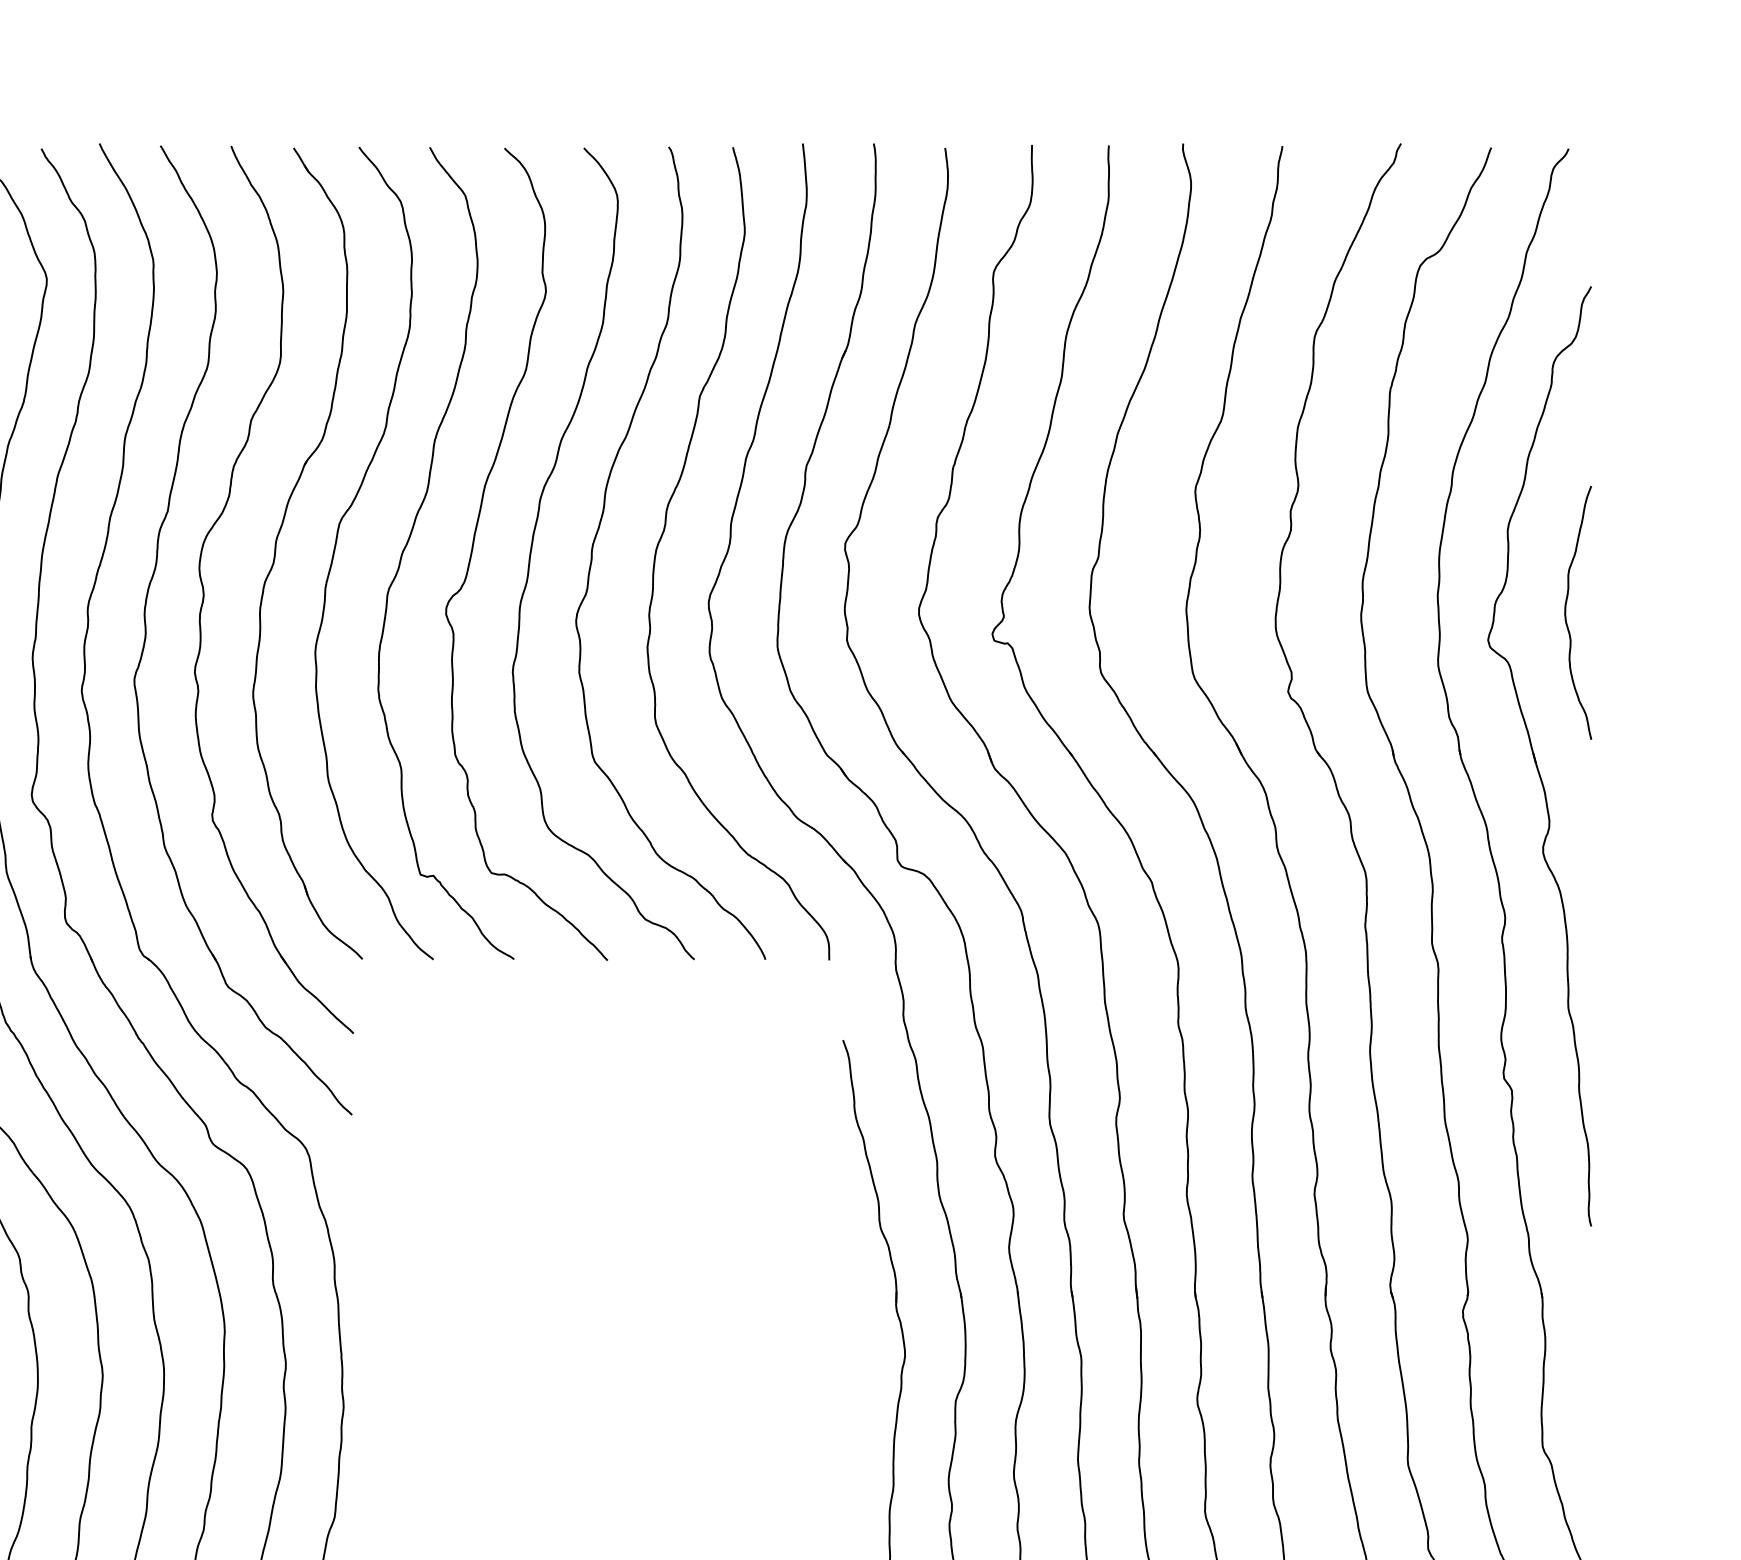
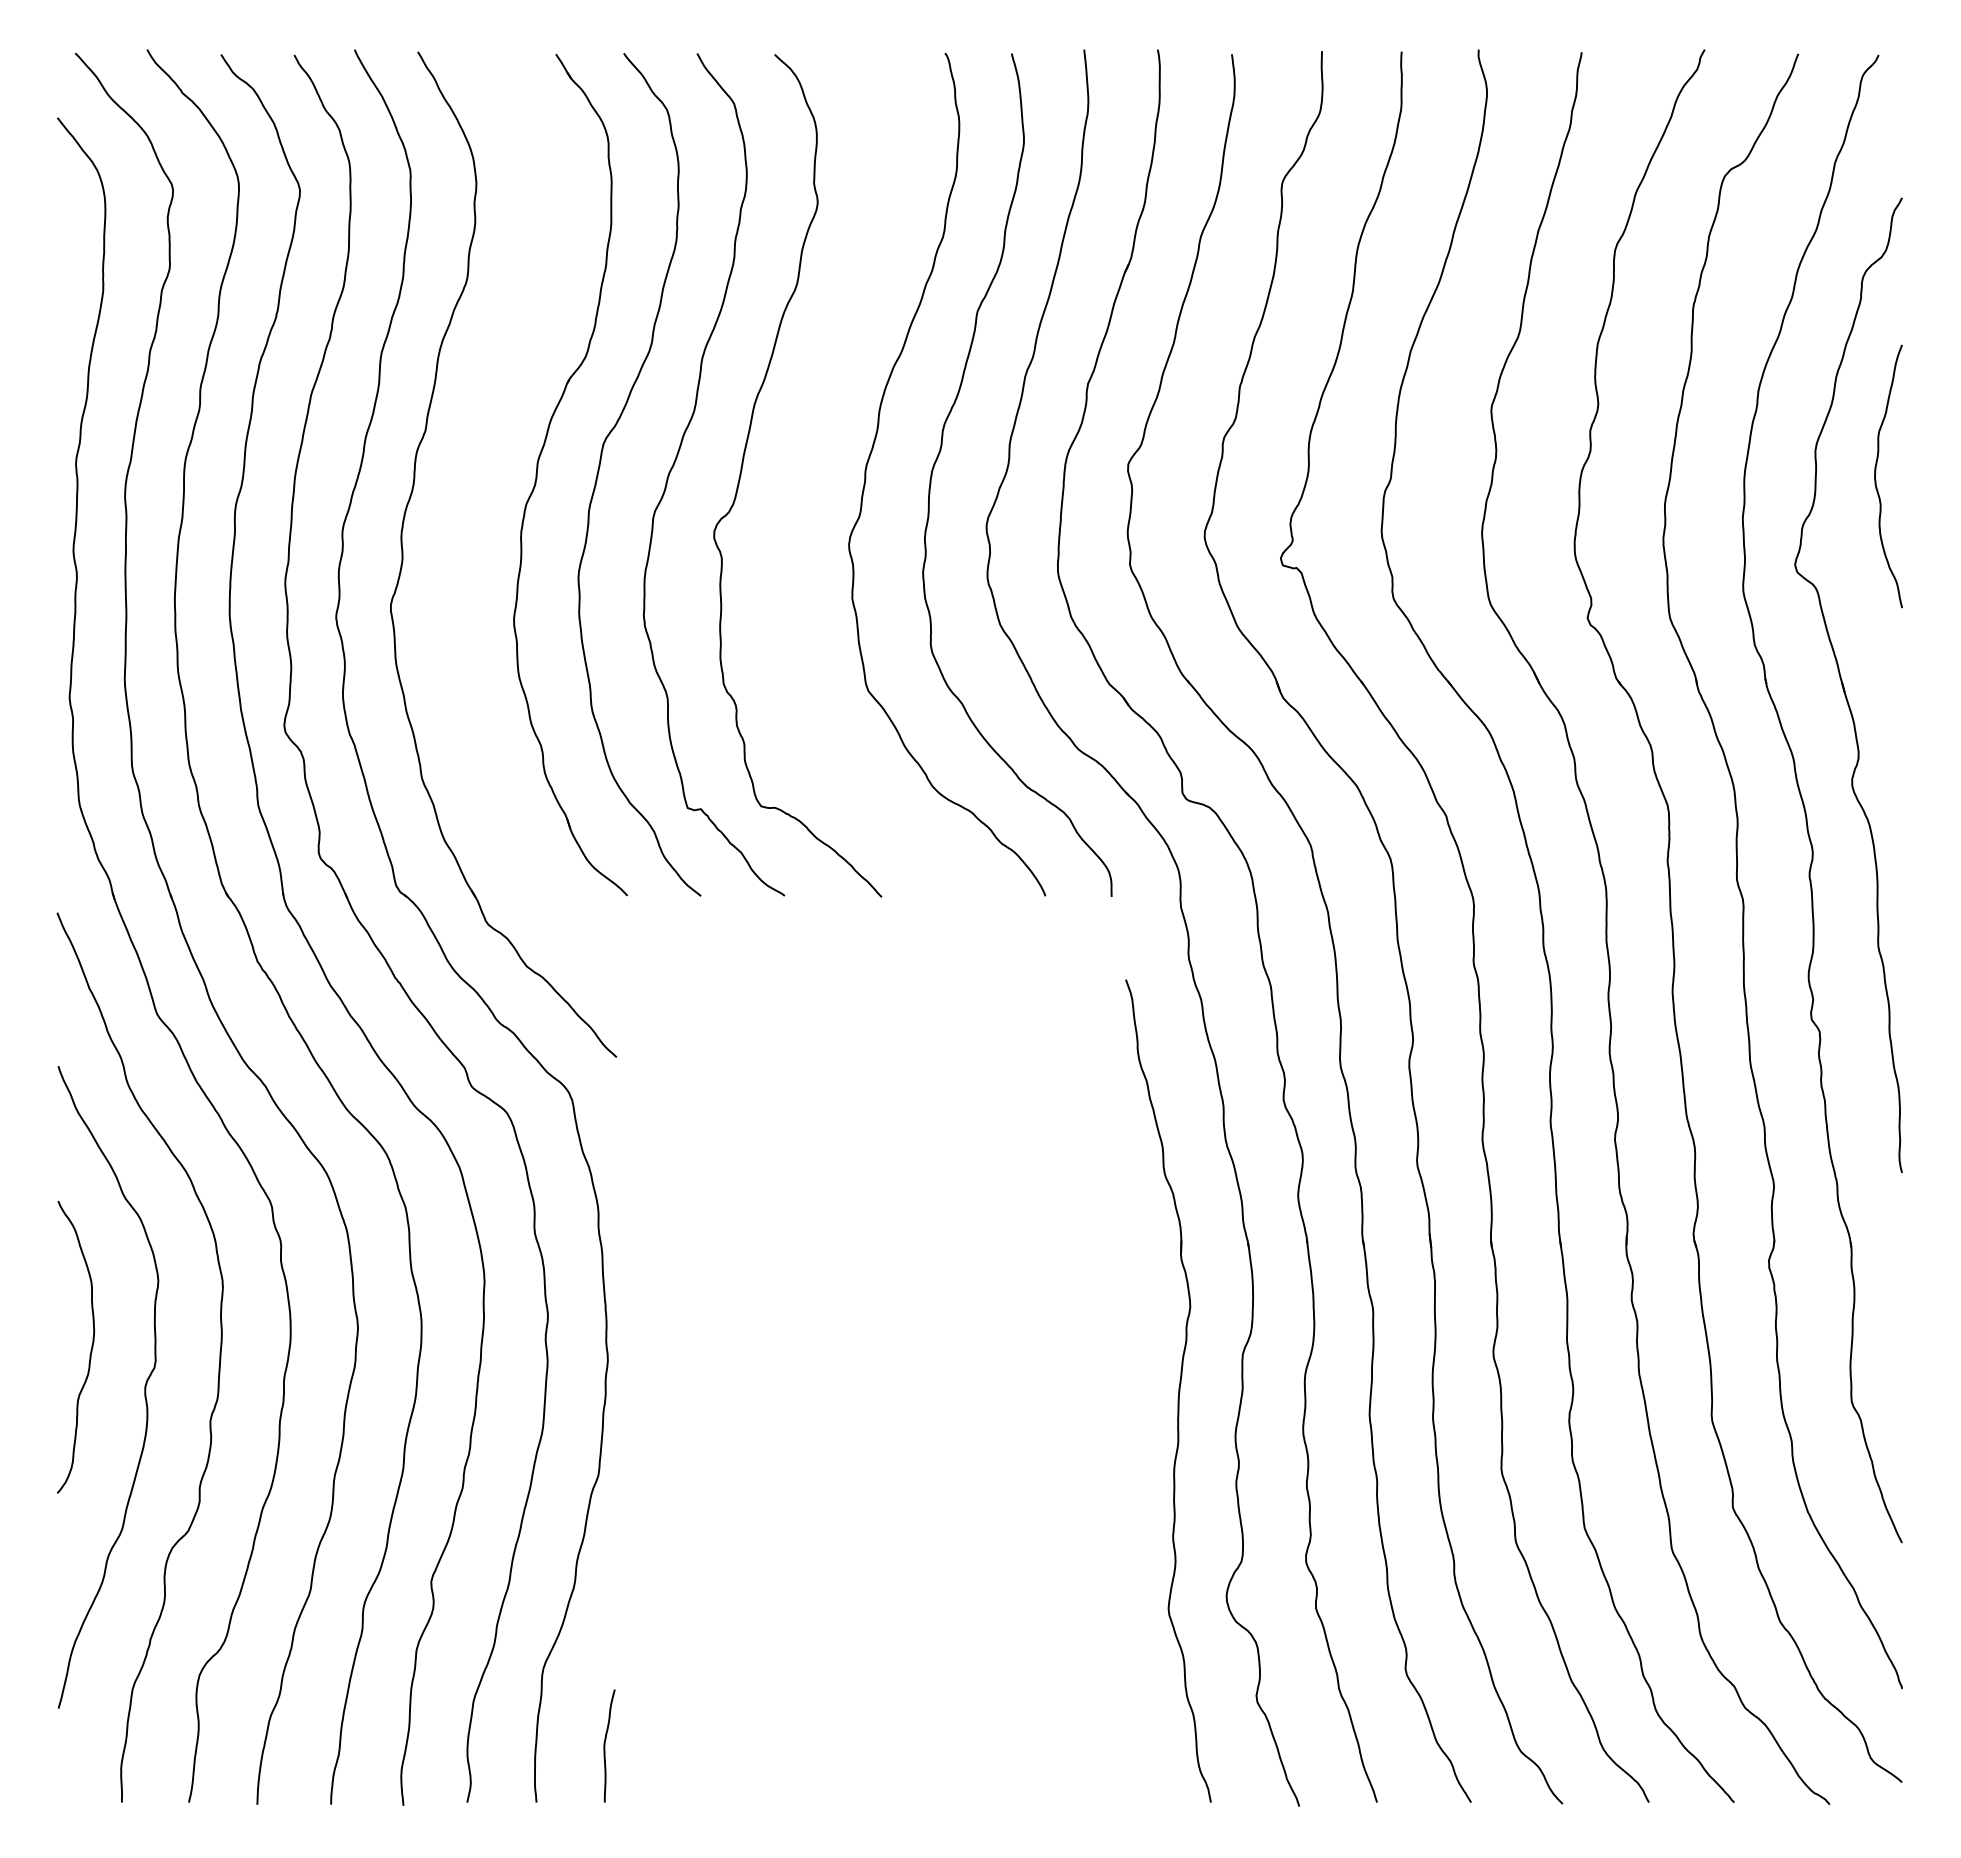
curve: (534, 538) -> (805, 459), removed
part: (204, 589) -> (463, 512), removed
curve: (1566, 615) -> (1876, 479), moved

